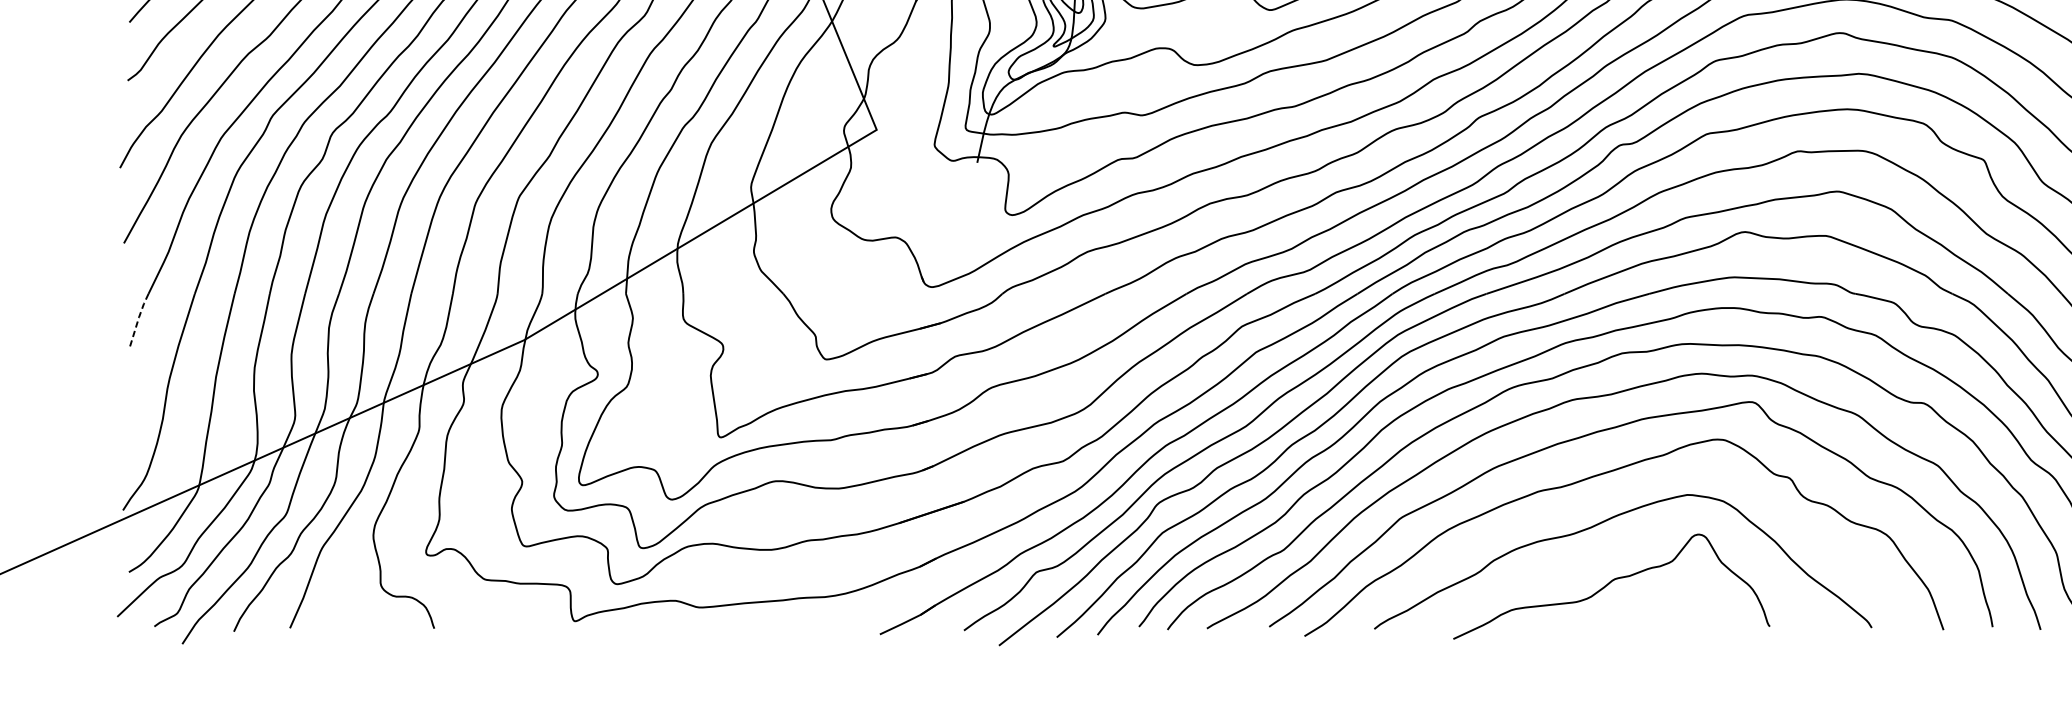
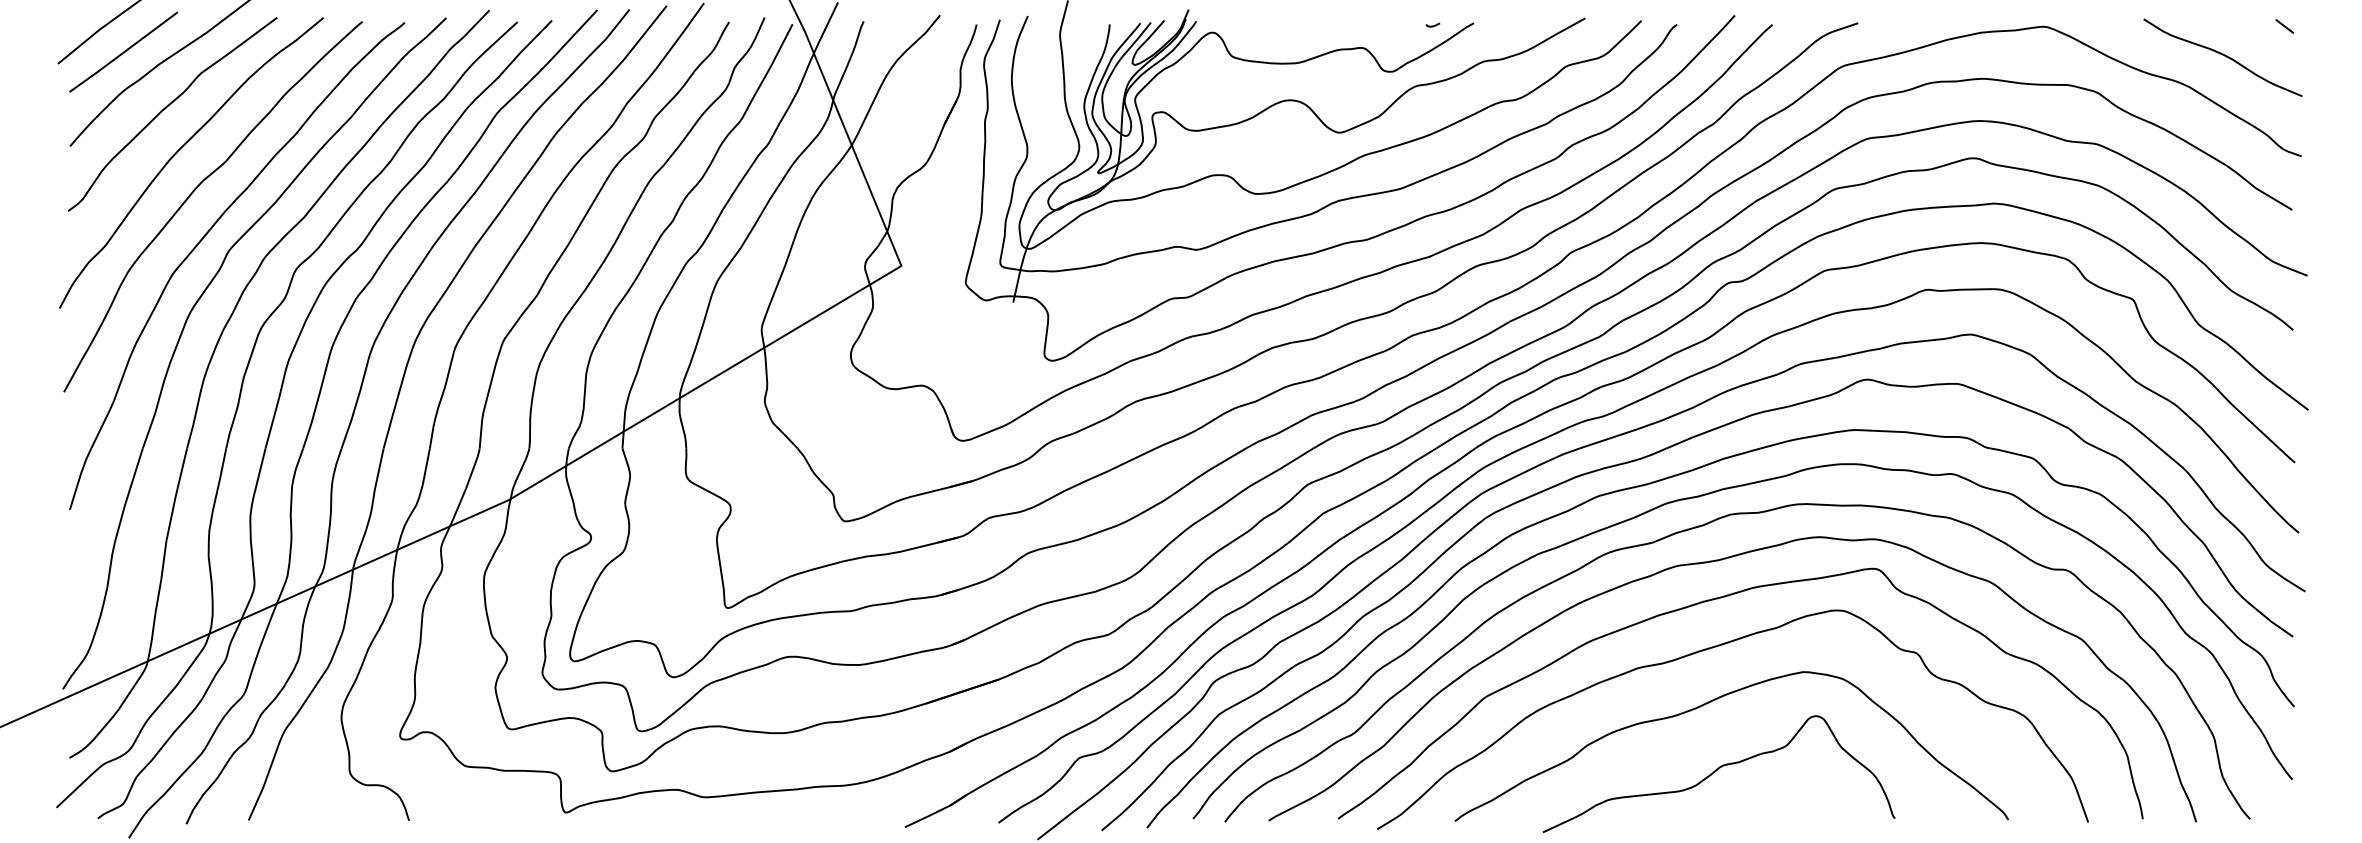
line: (137, 320) -> (79, 478), dashed -> solid

